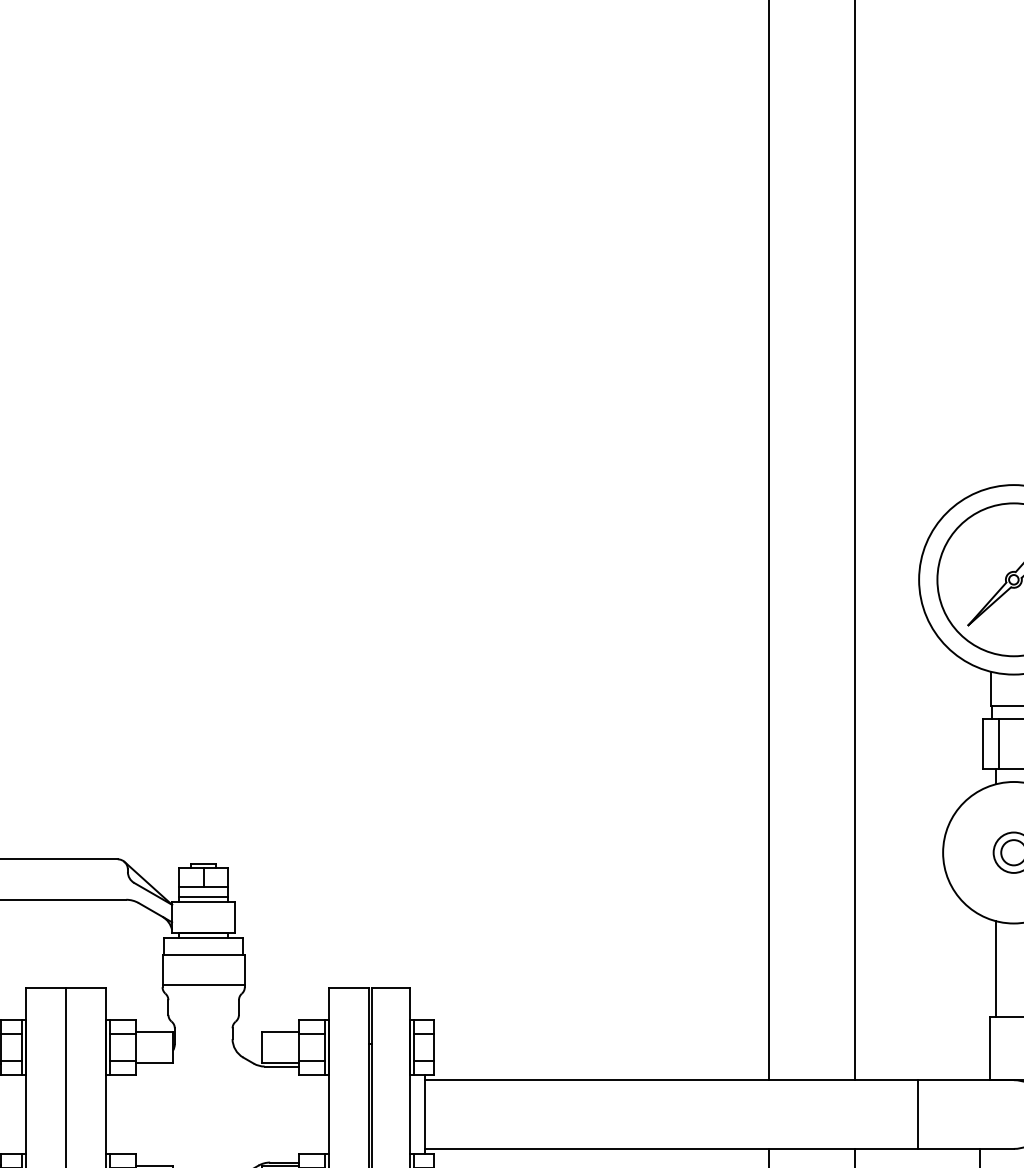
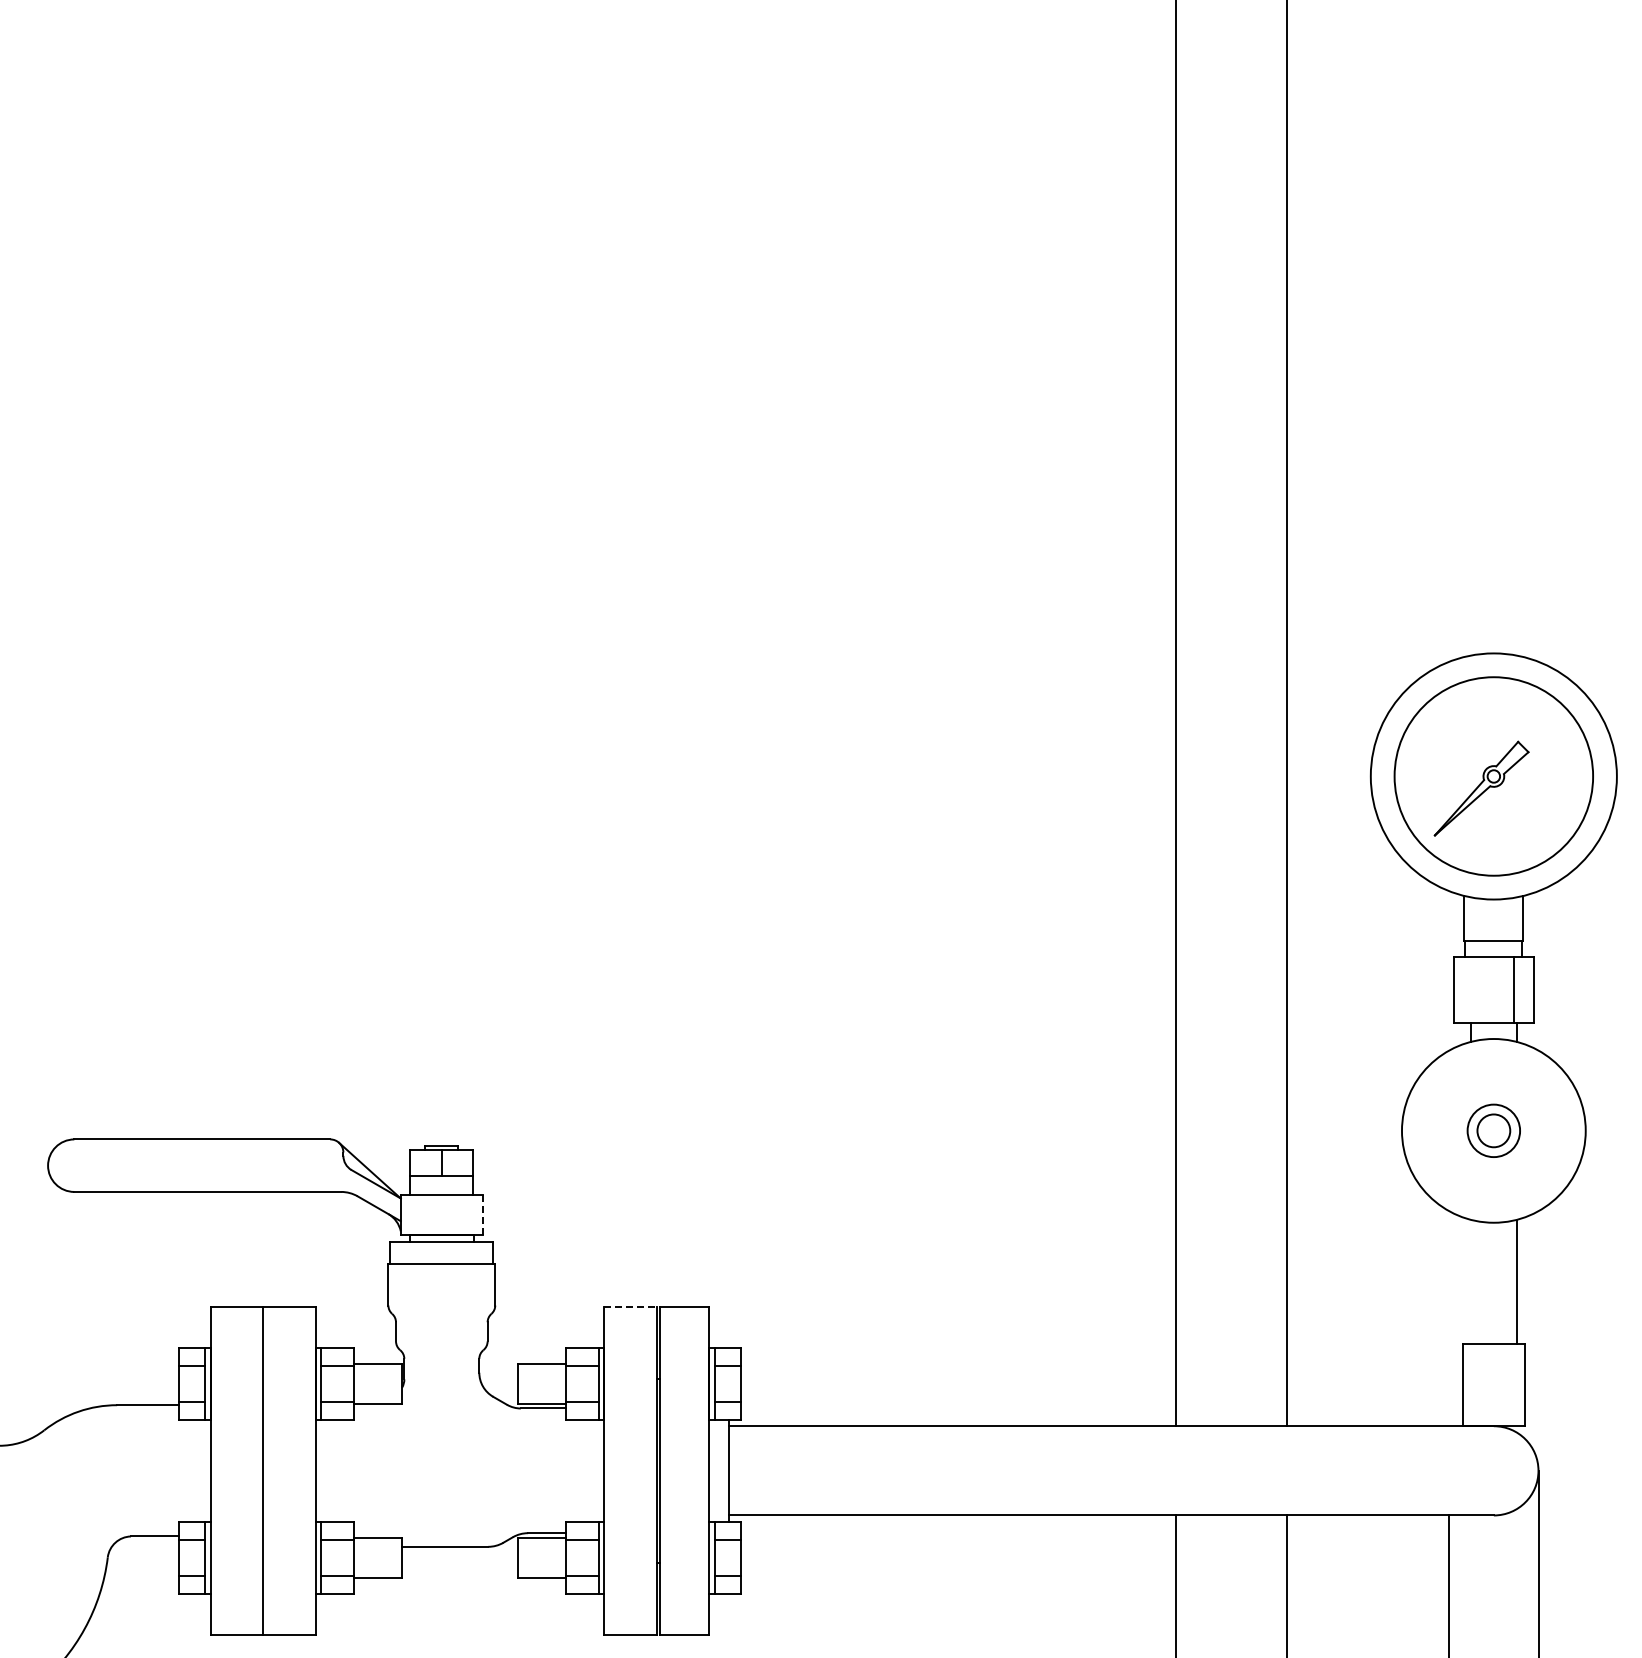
line: (998, 743) -> (1473, 989), removed
line: (203, 897) -> (441, 1188), removed
line: (235, 917) -> (482, 1214), solid -> dashed
line: (996, 968) -> (1471, 1281), removed
line: (203, 984) -> (441, 1302), removed
line: (349, 987) -> (631, 1306), solid -> dashed
line: (917, 1114) -> (1368, 1470), removed

